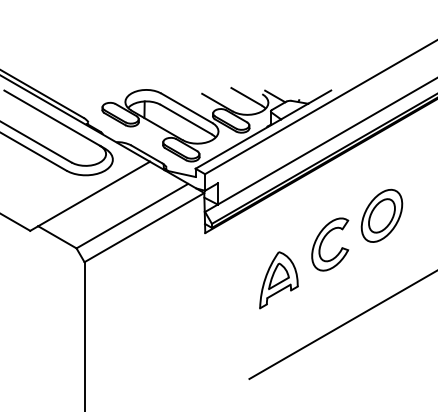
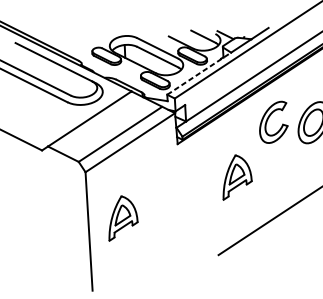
line: (238, 143) -> (199, 73), solid -> dashed
part: (323, 241) -> (268, 120), moved
part: (128, 324) -> (122, 218), added

